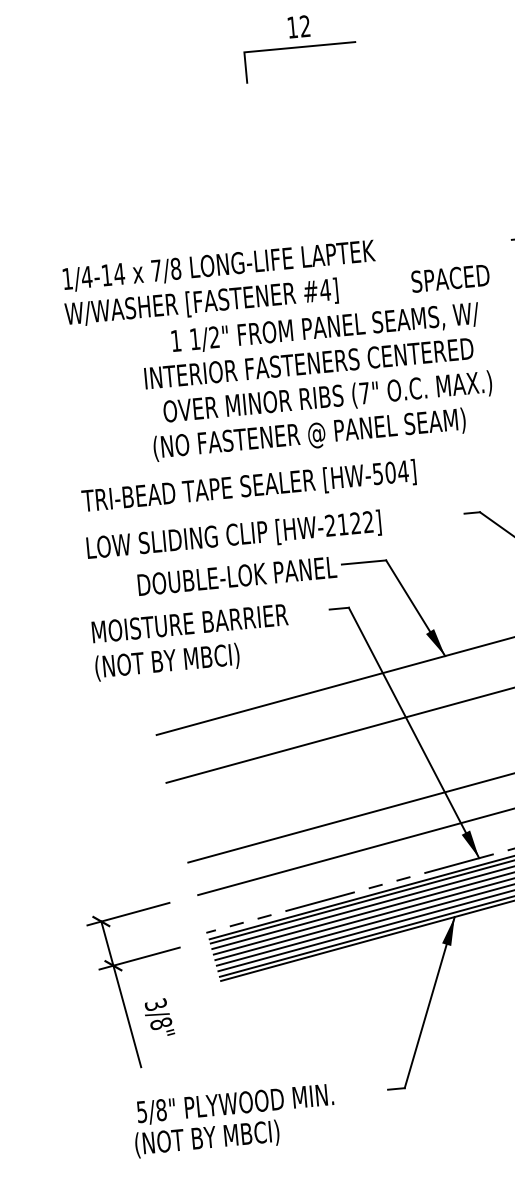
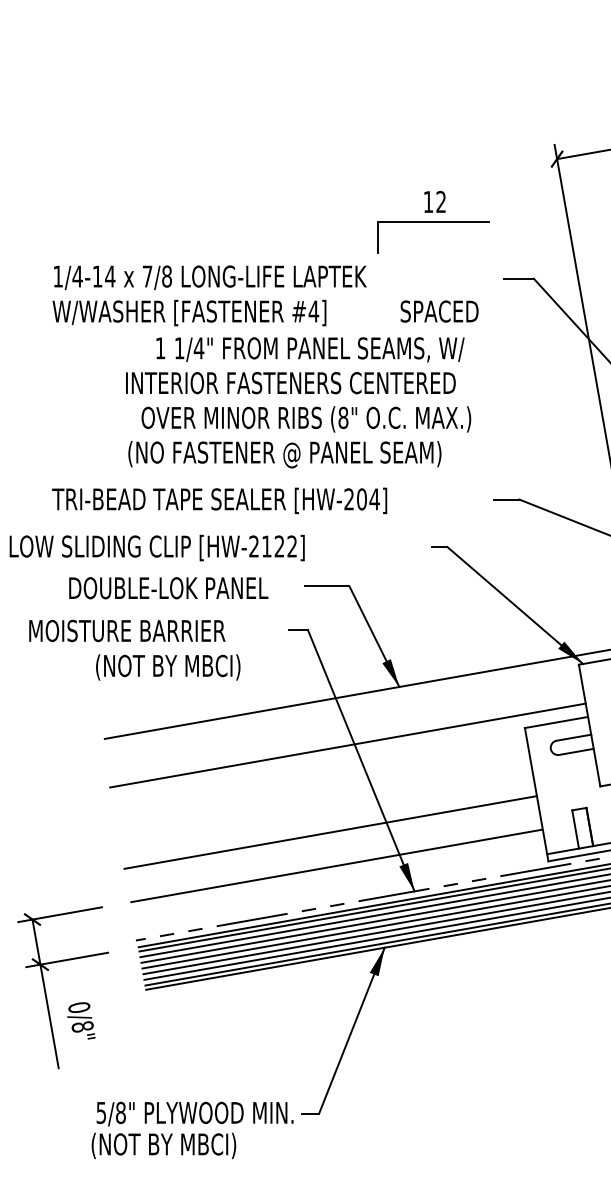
part: (299, 46) -> (433, 221), moved
text: (213, 337) -> (198, 348), 1/2" -> 1/4"
text: (364, 392) -> (343, 417), (7" -> (8"
text: (377, 474) -> (348, 499), [HW-504] -> [HW-204]
text: (233, 535) -> (156, 547), moved
text: (237, 576) -> (168, 588), moved
text: (190, 623) -> (127, 630), moved
text: (167, 662) -> (168, 667), moved
text: (155, 1004) -> (78, 1007), 3/8" -> 0/8"
text: (234, 1121) -> (192, 1130), moved

